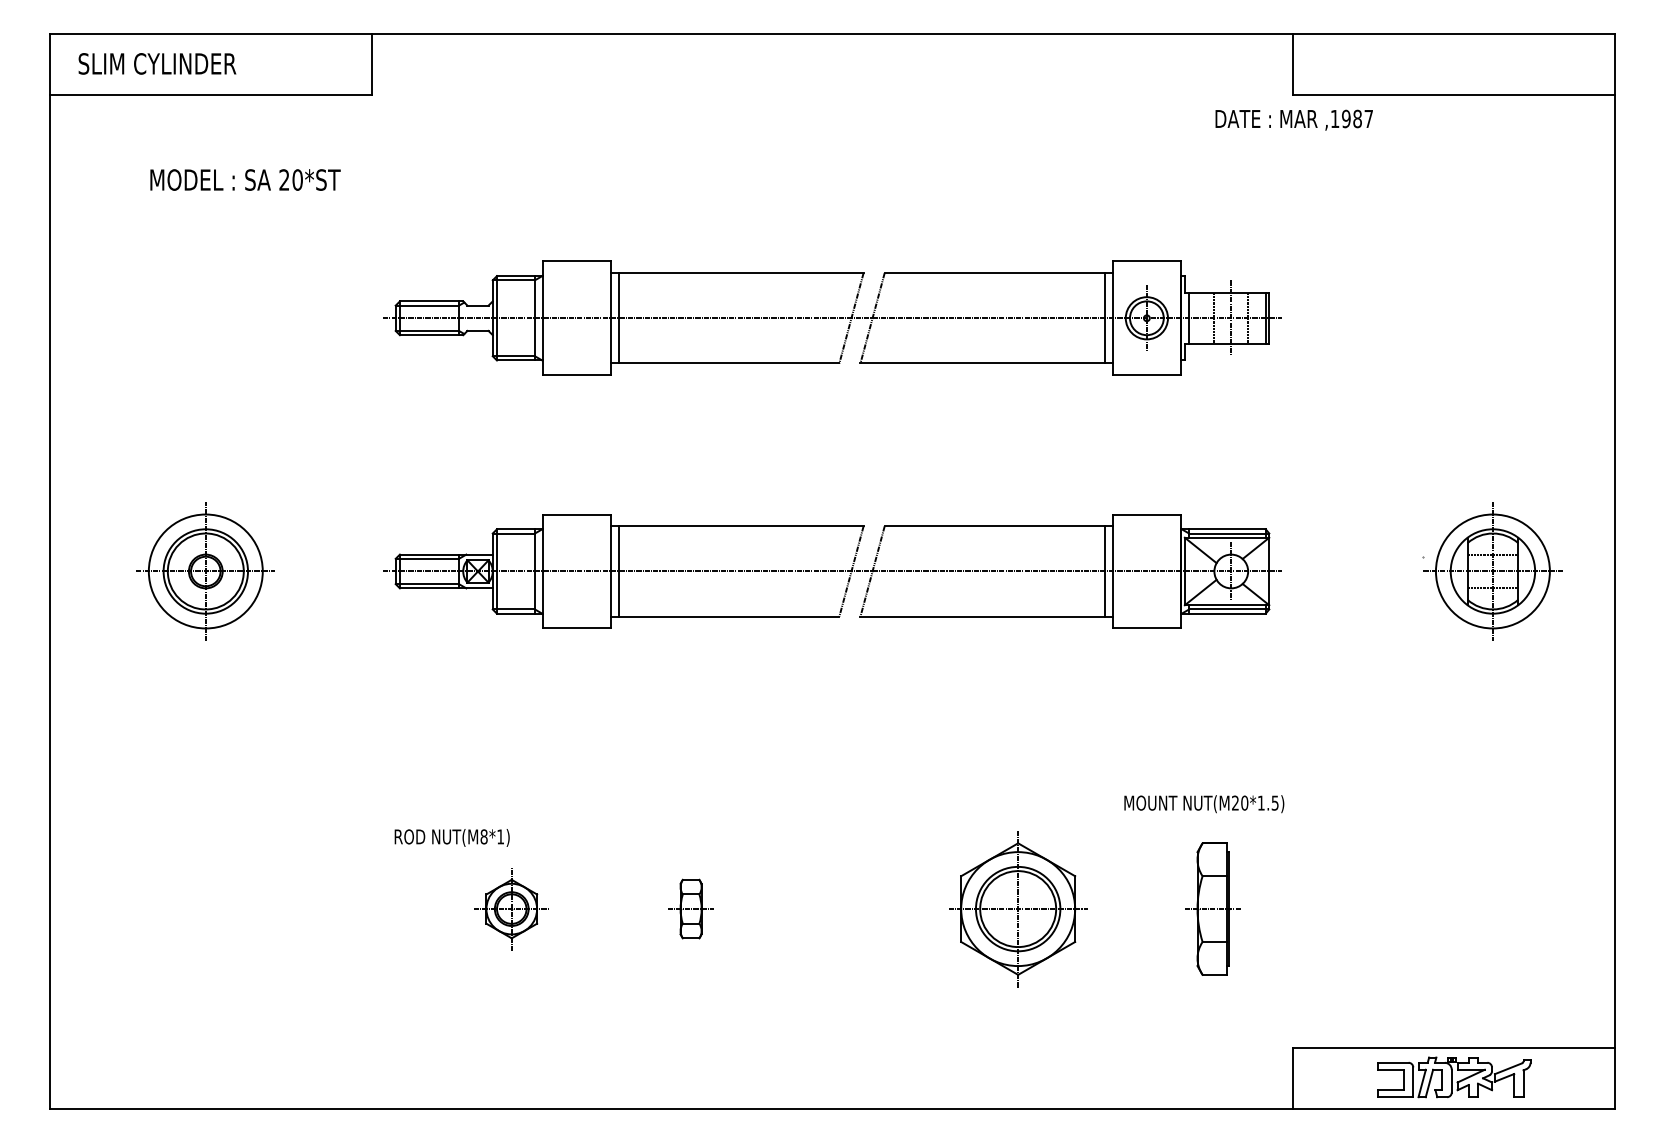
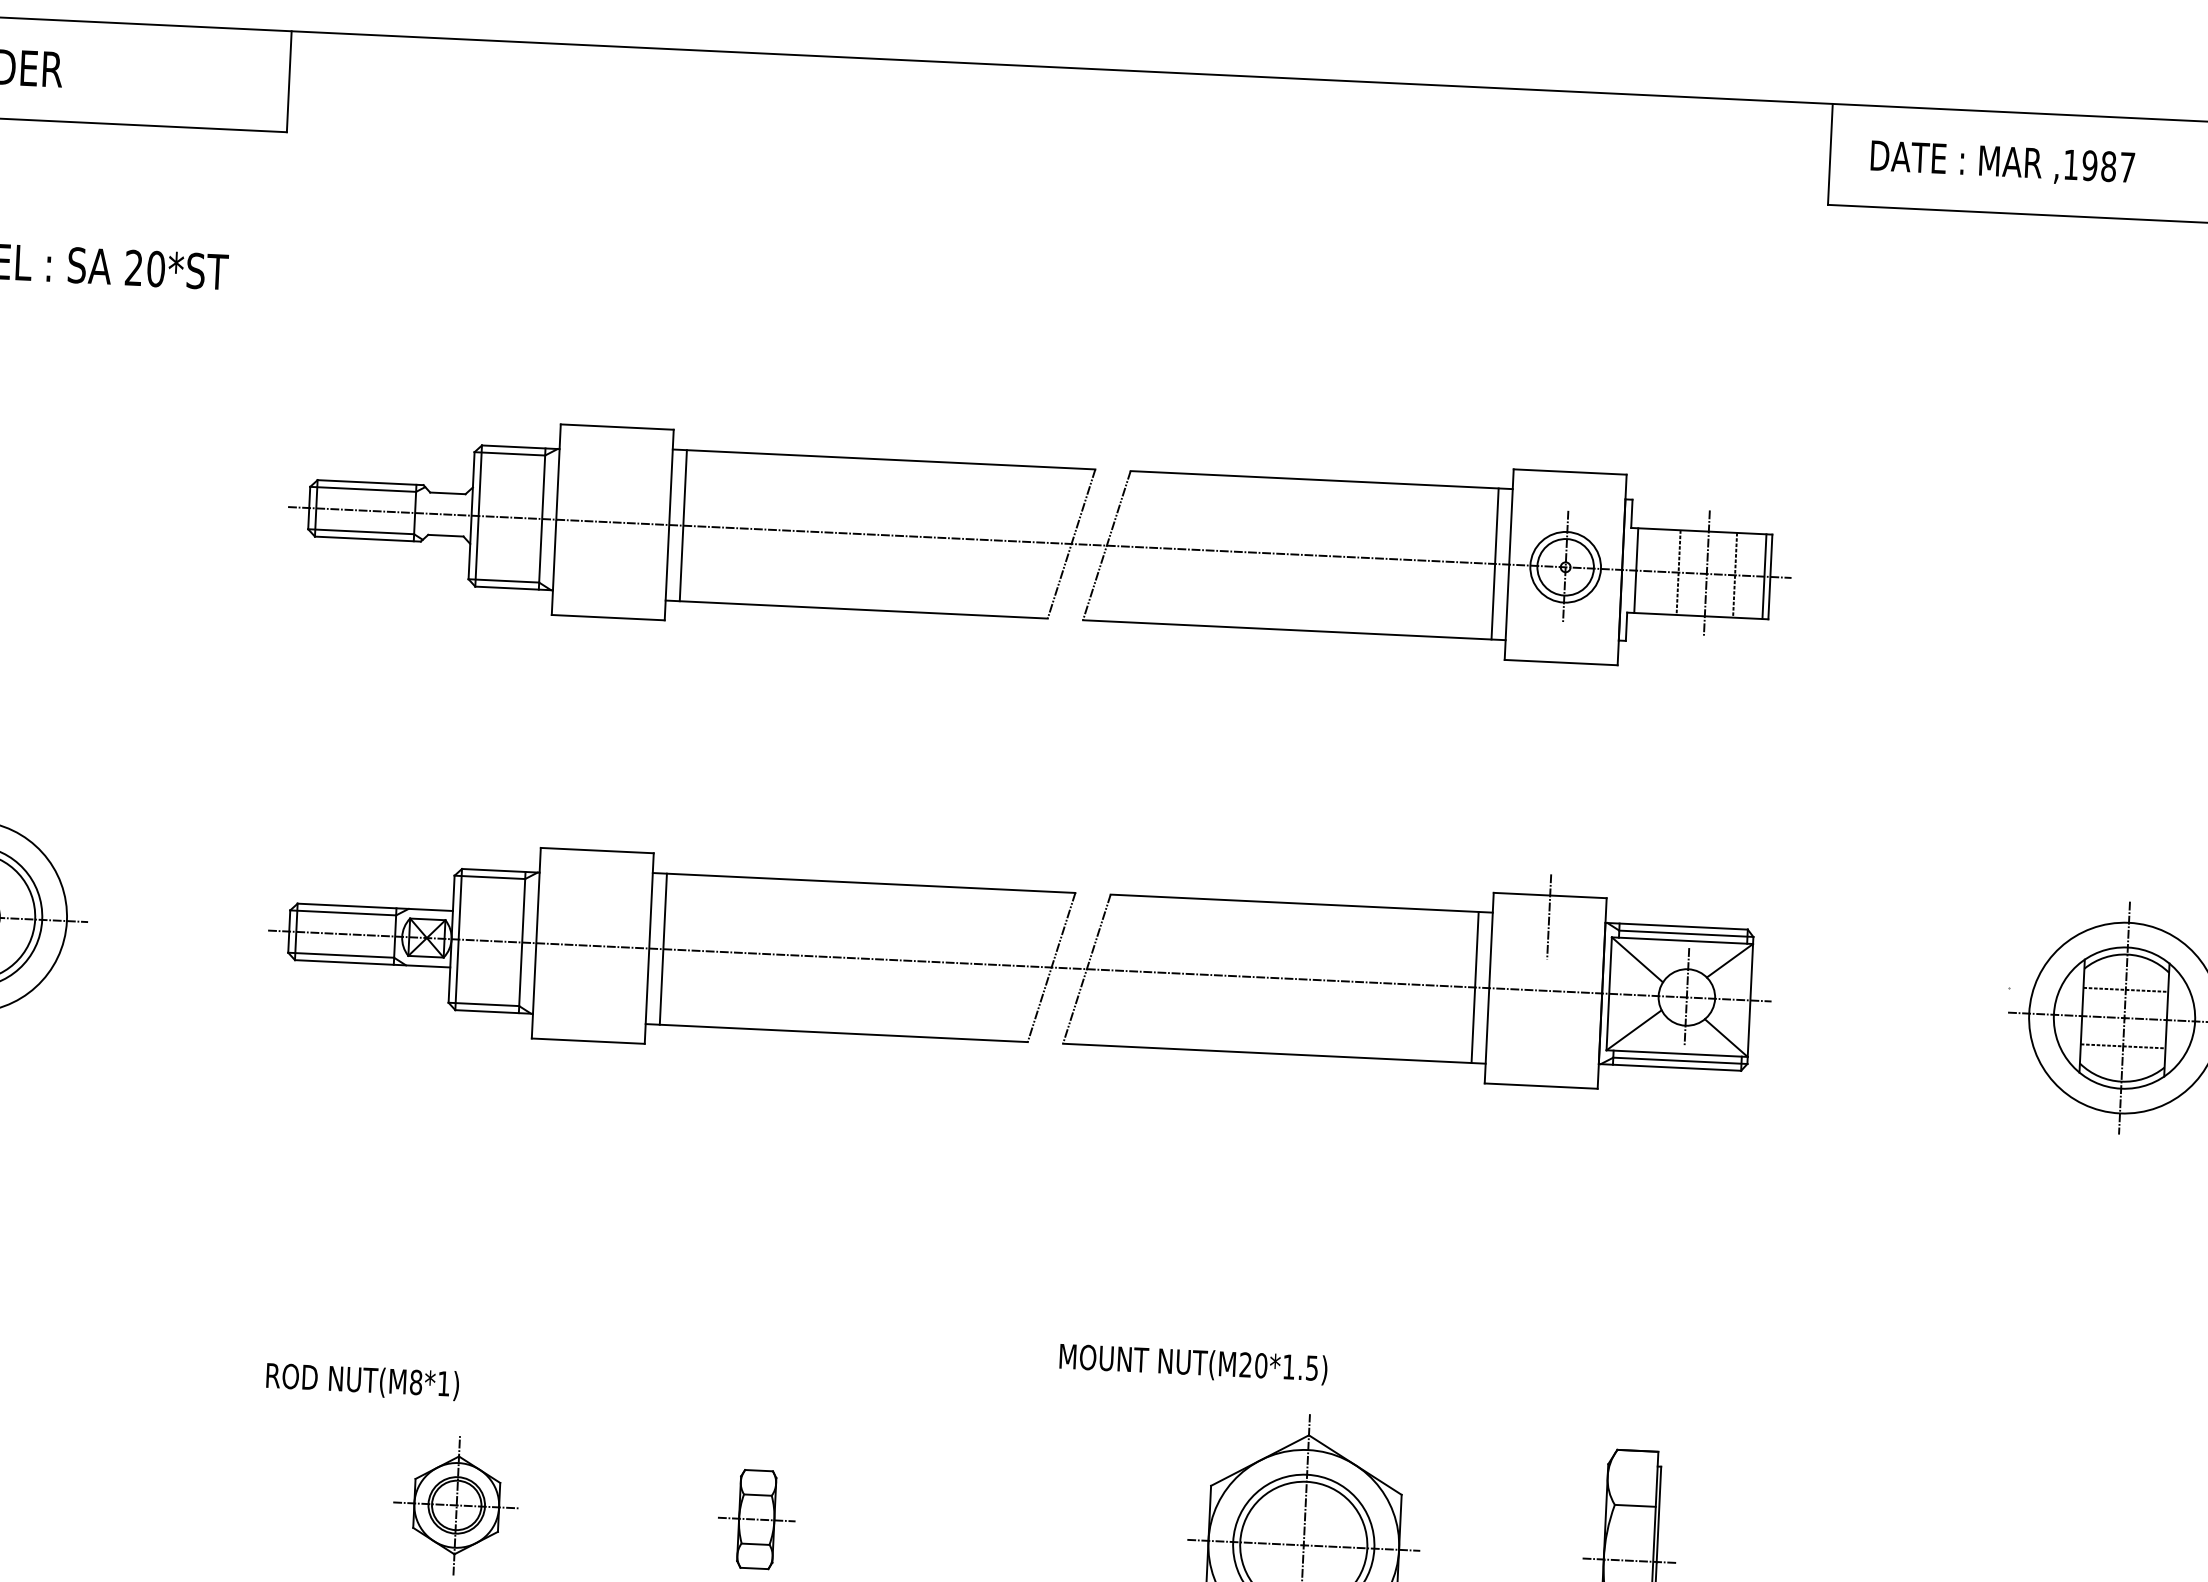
text: (1293, 119) -> (2001, 162), moved
line: (1146, 526) -> (1548, 915), added
text: (1204, 804) -> (1193, 1364), moved

